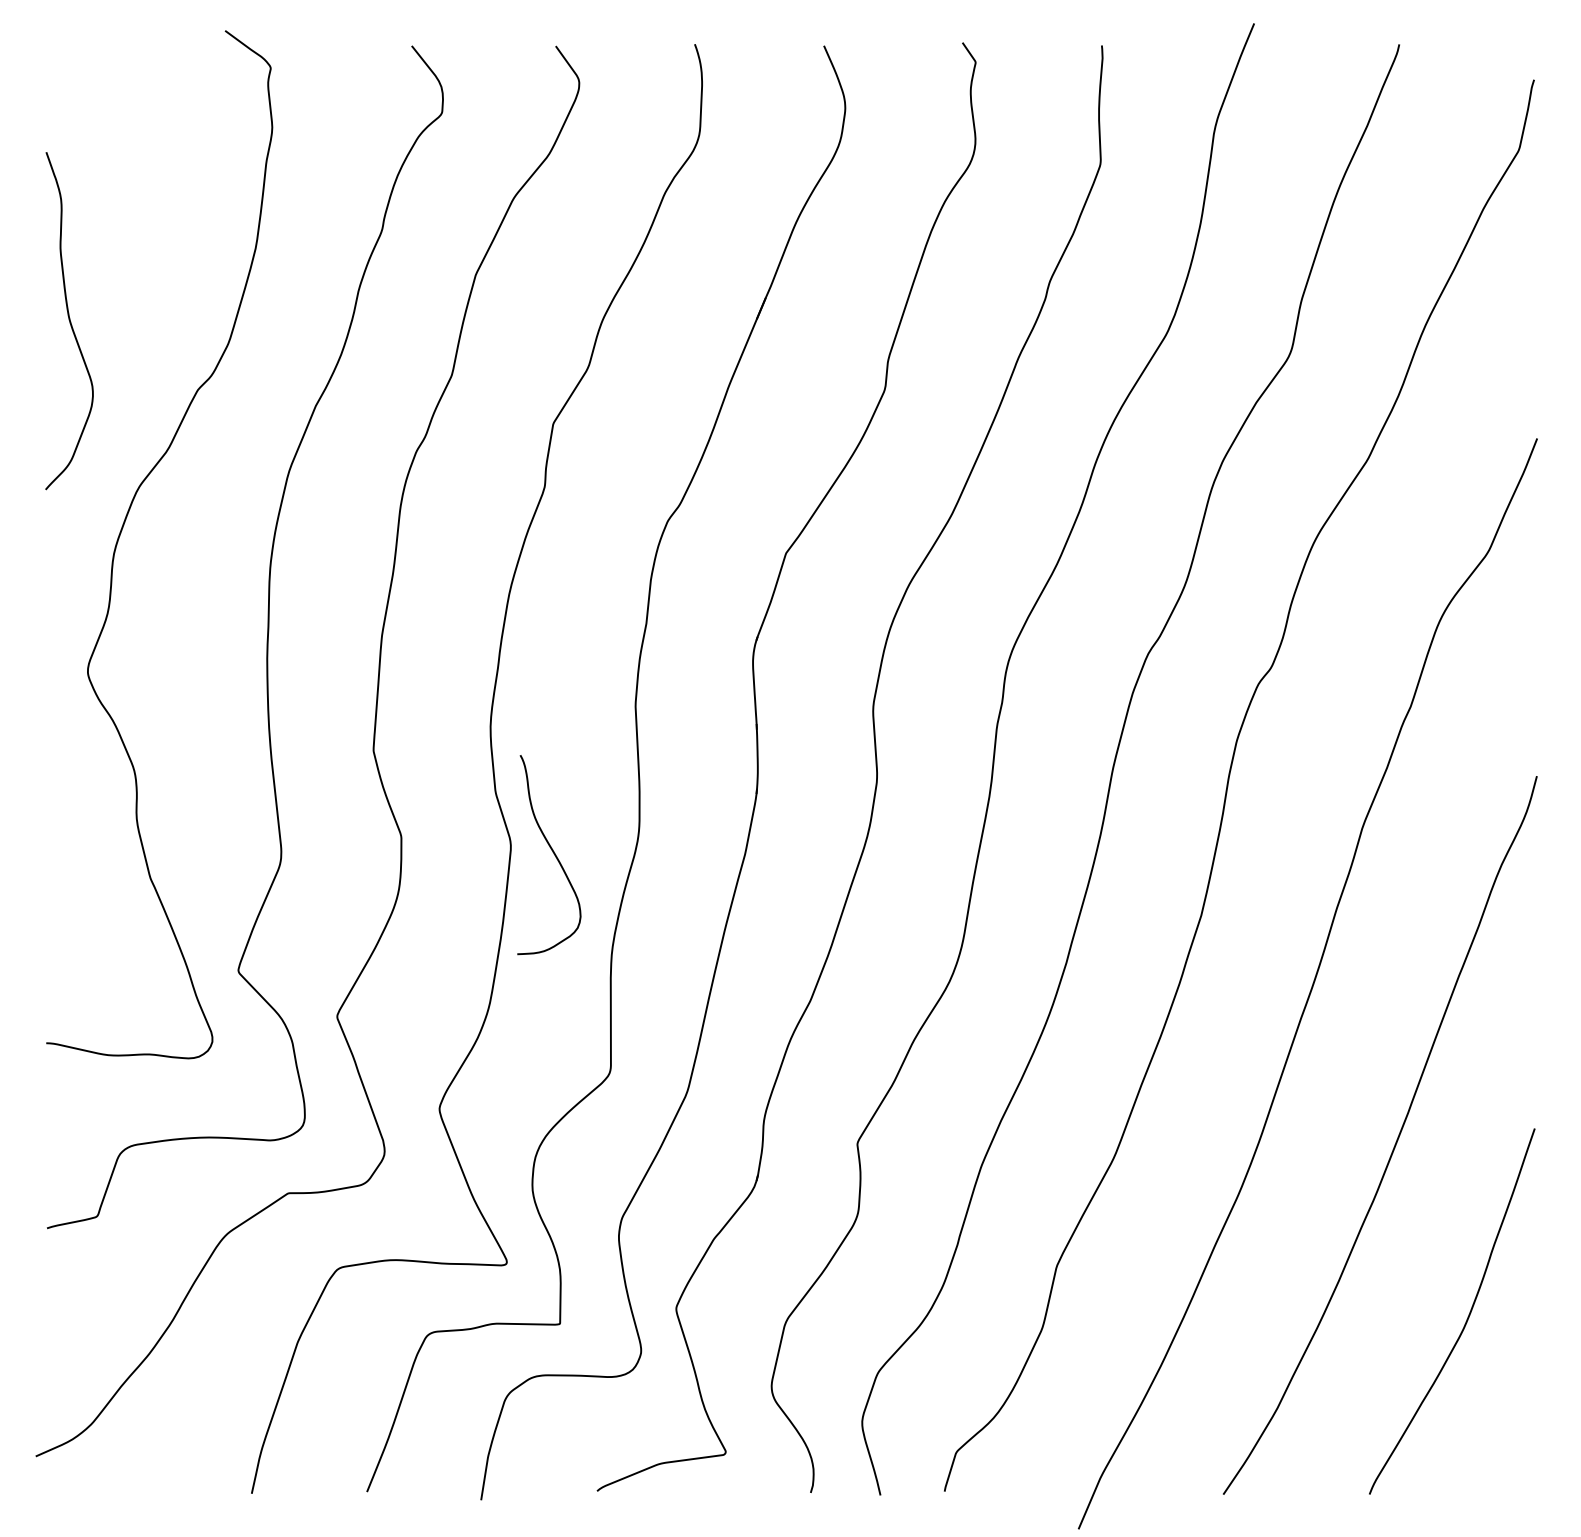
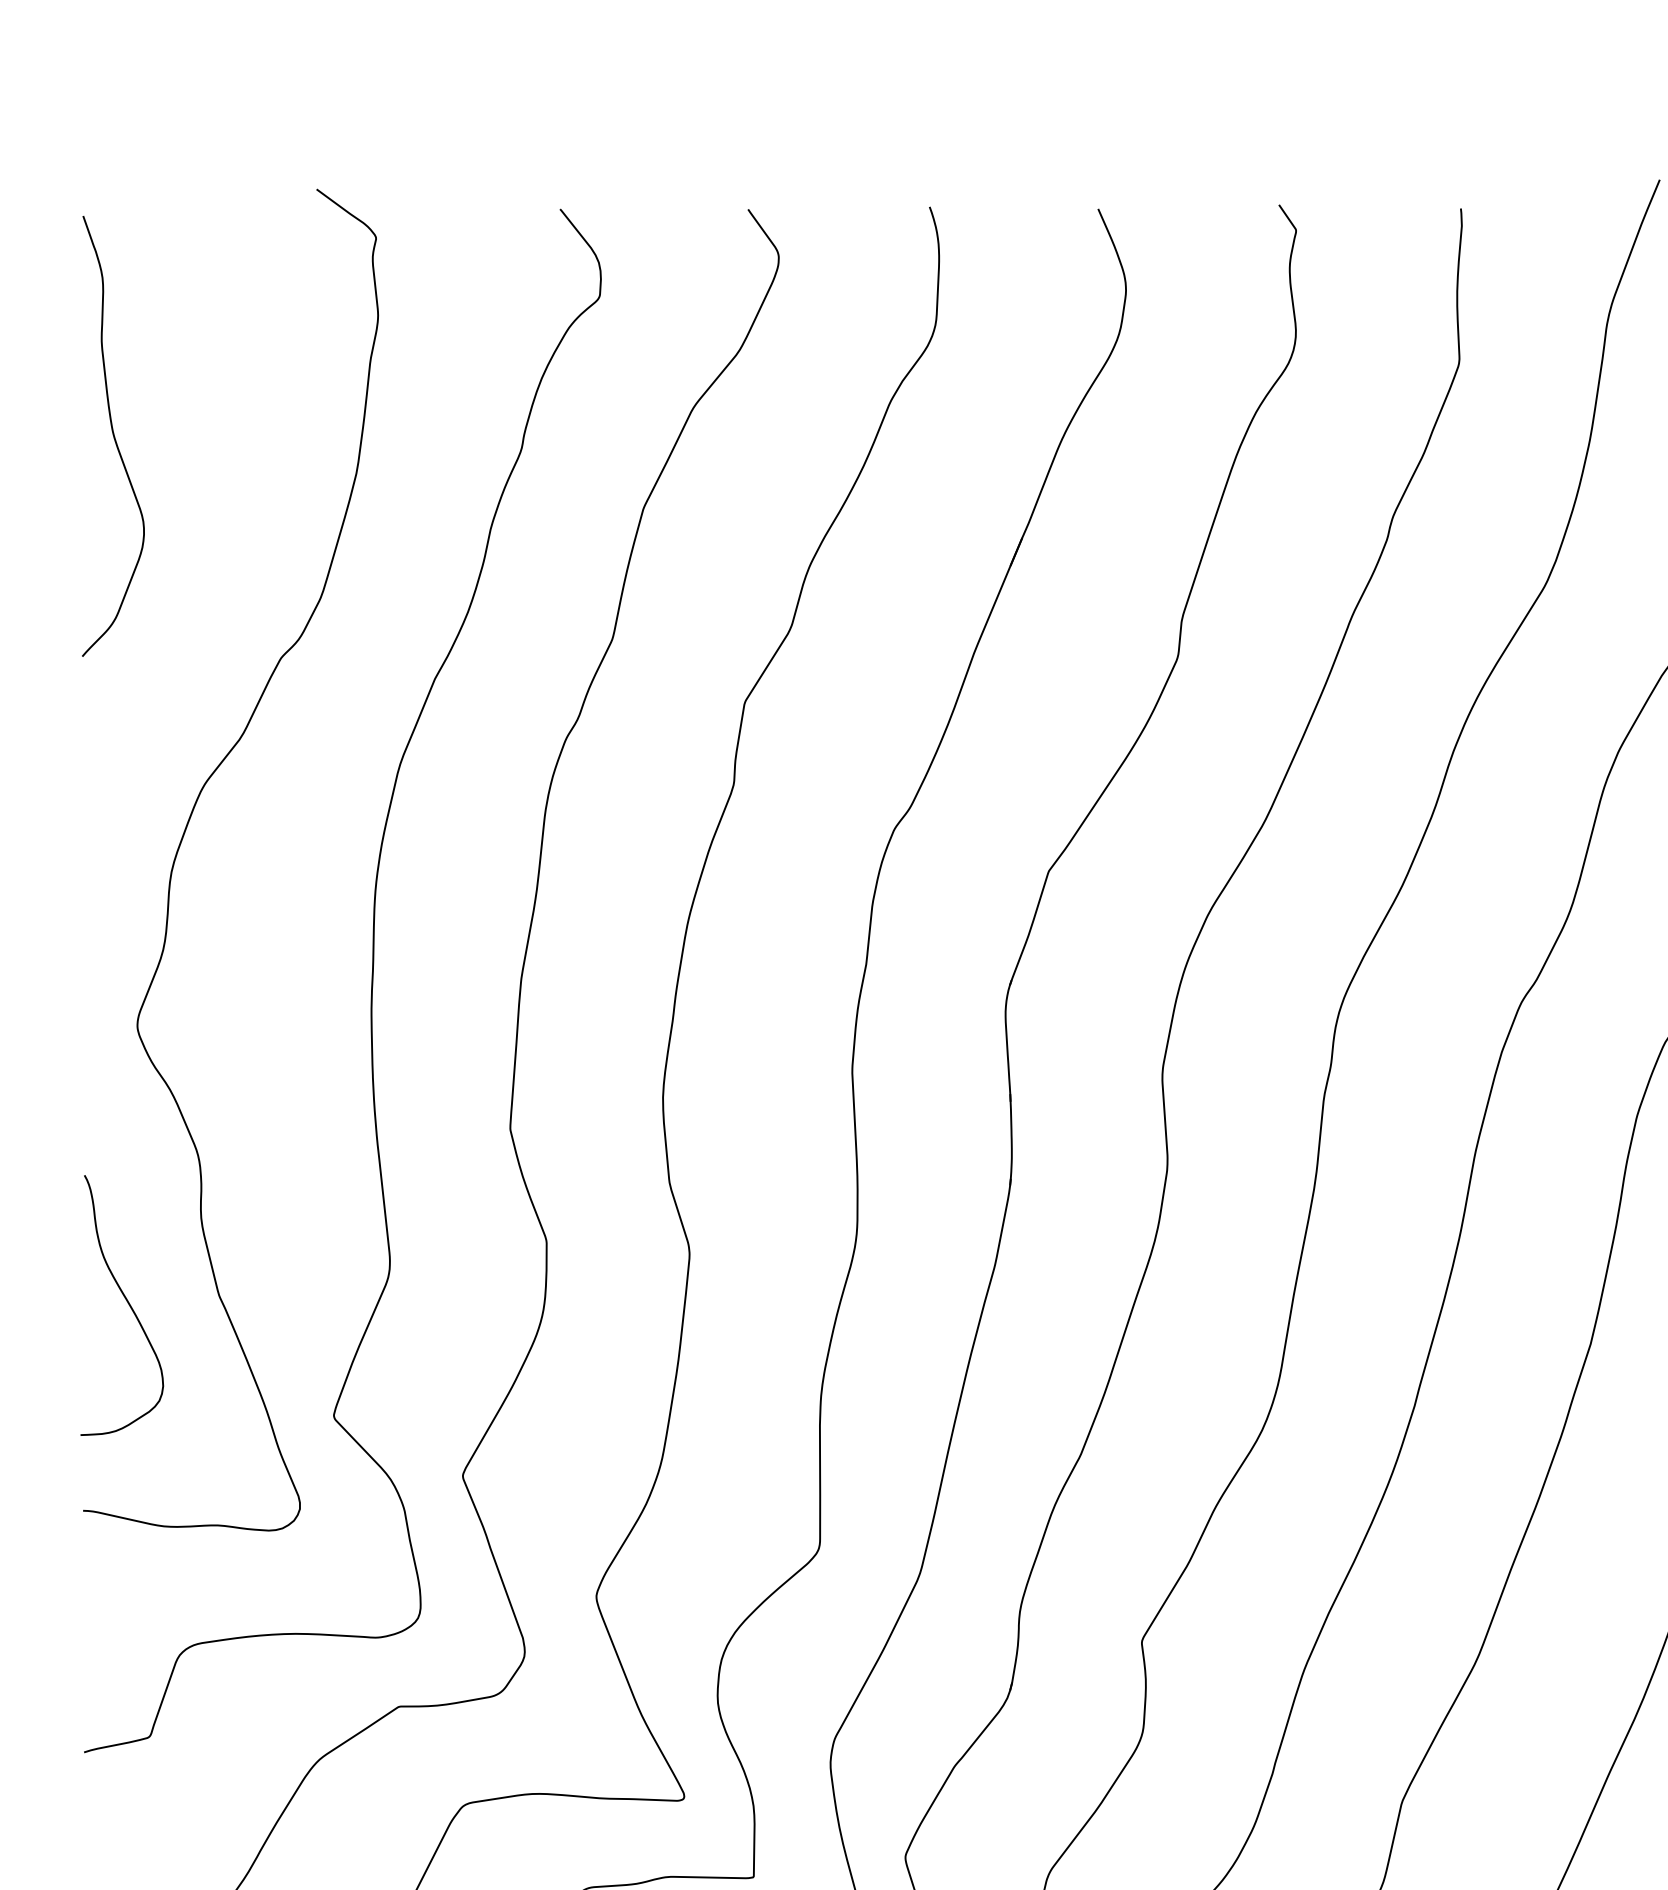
curve: (69, 321) -> (113, 436), moved
curve: (553, 854) -> (127, 1304), moved

